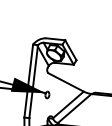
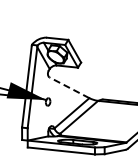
line: (66, 82) -> (69, 87), solid -> dashed

